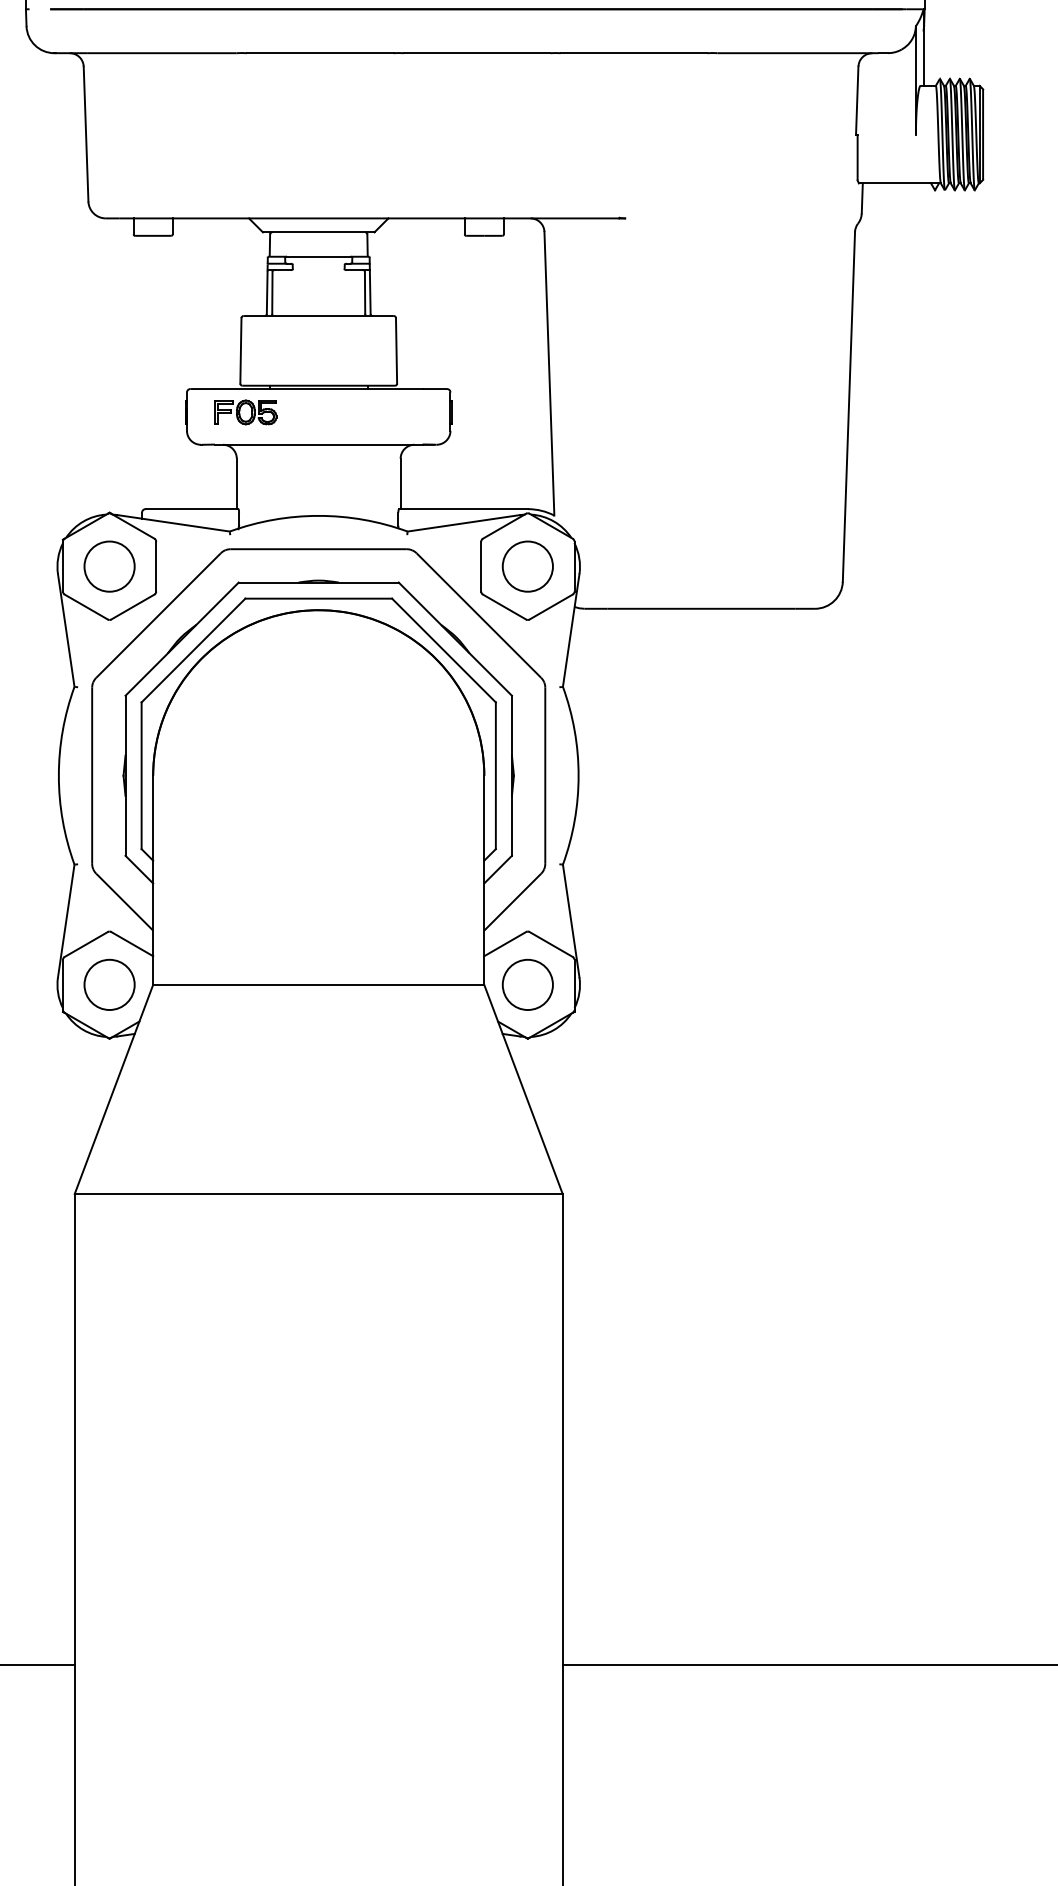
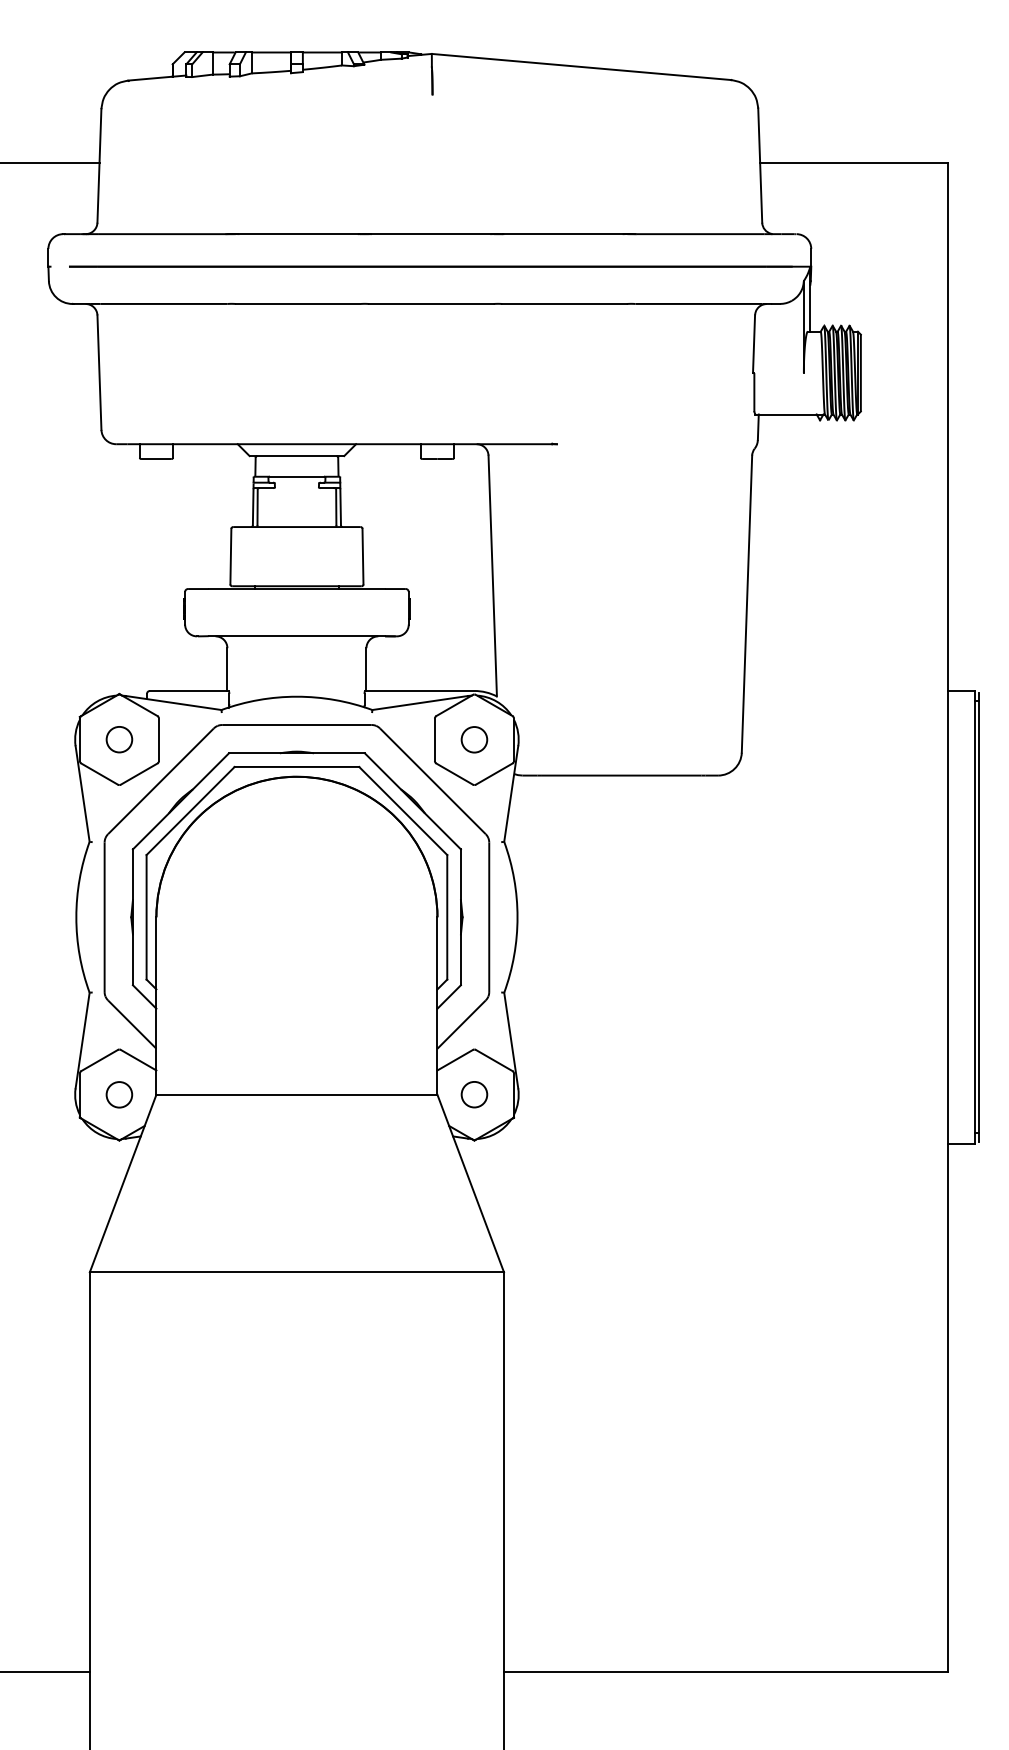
part: (246, 411) -> (235, 608), removed
circle: (109, 566) -> (119, 739), size x0.6
circle: (527, 566) -> (474, 739), size x0.6
circle: (109, 984) -> (119, 1094), size x0.6
circle: (527, 984) -> (474, 1094), size x0.6

